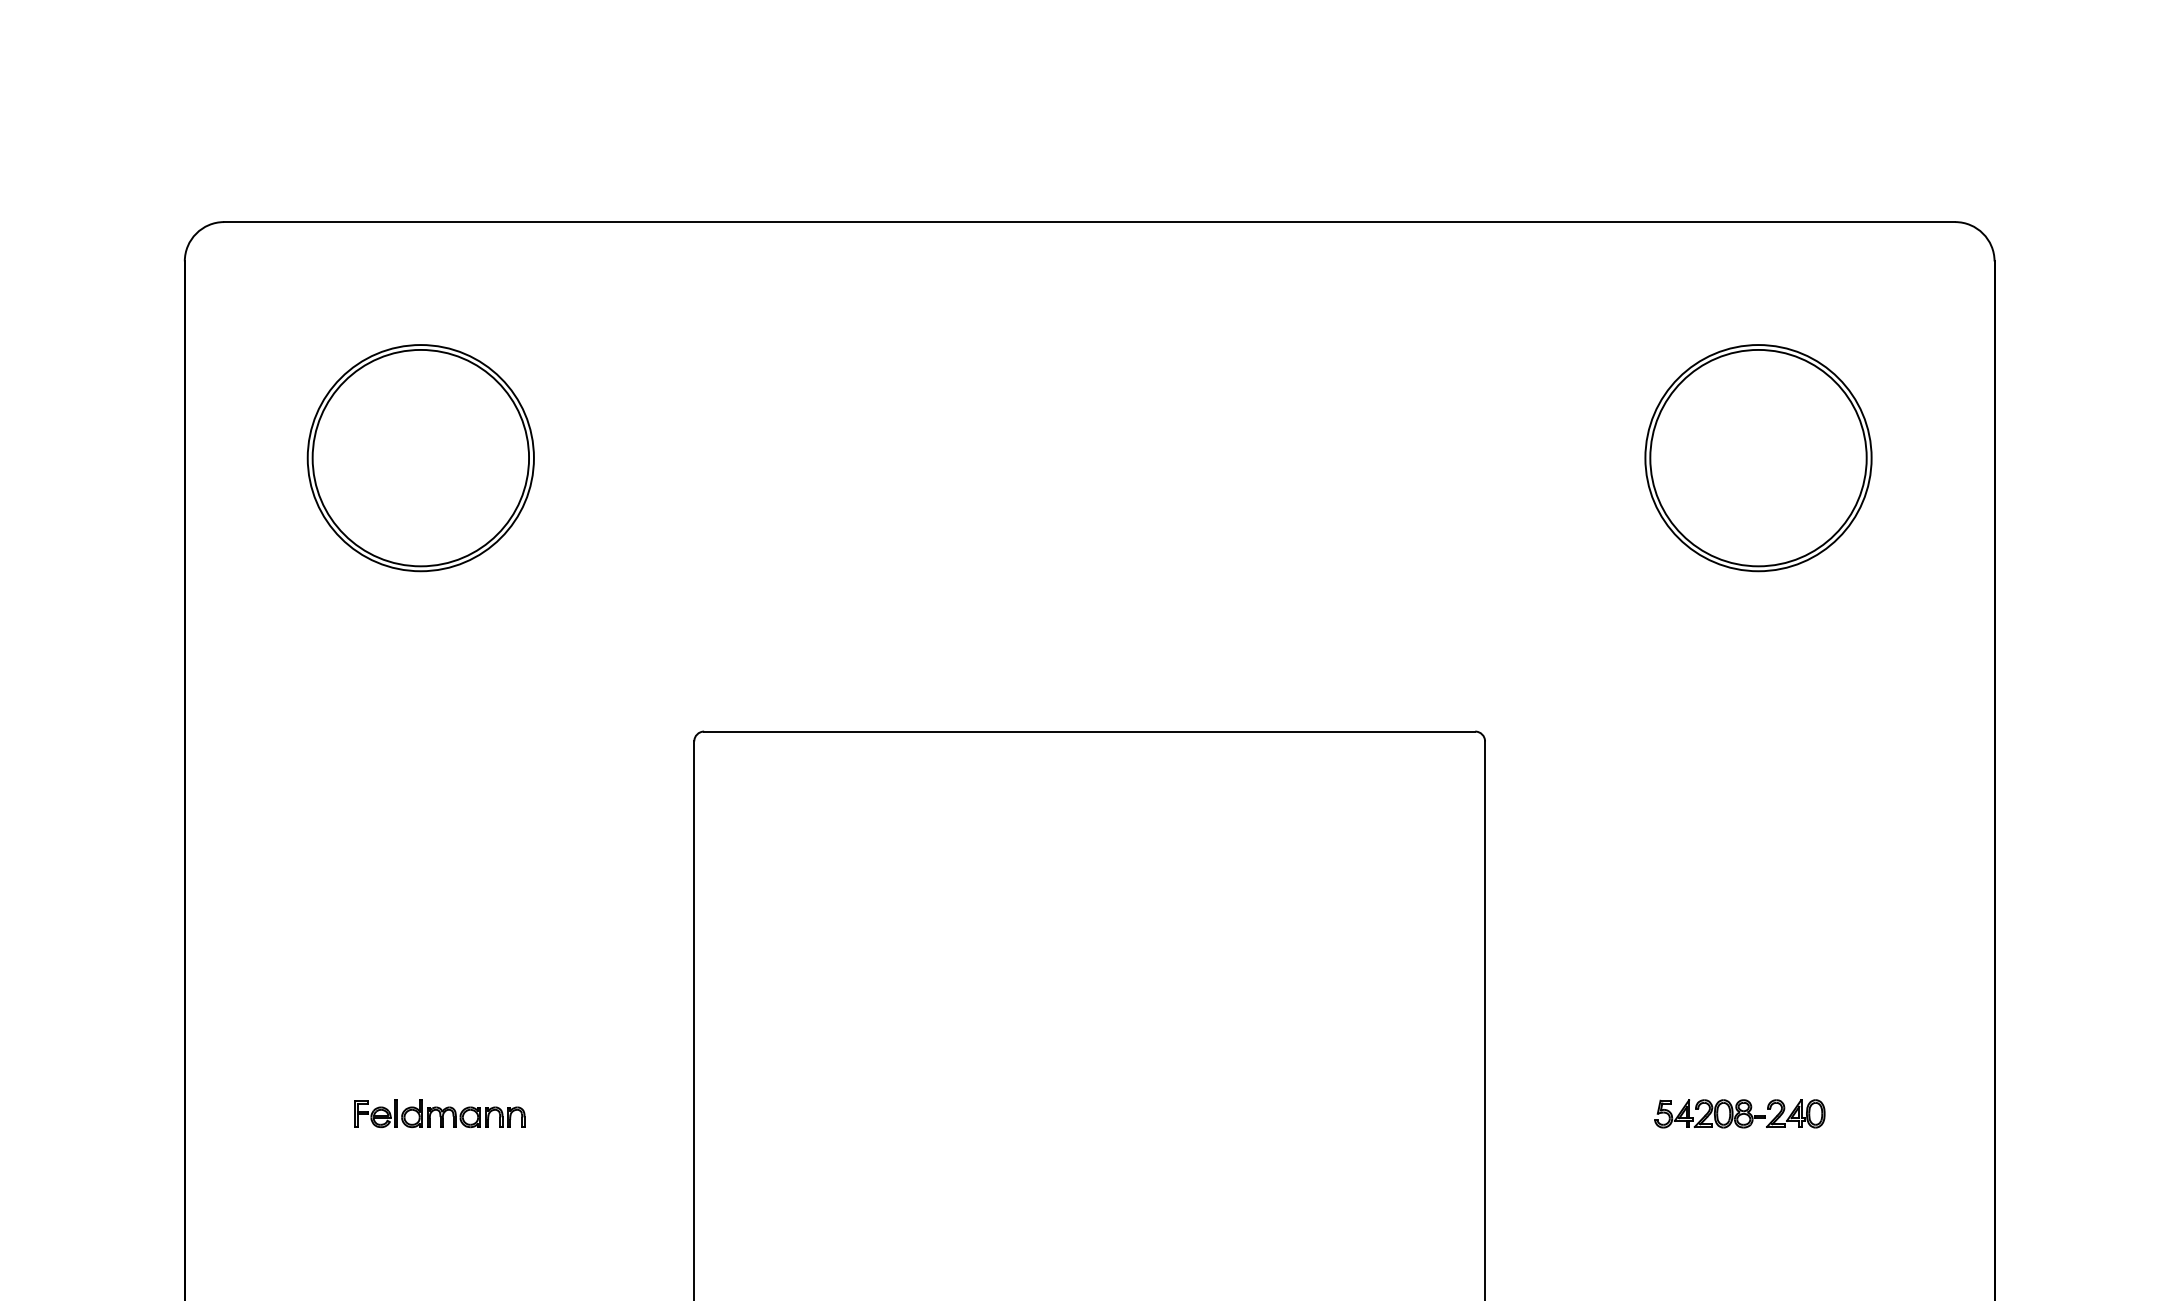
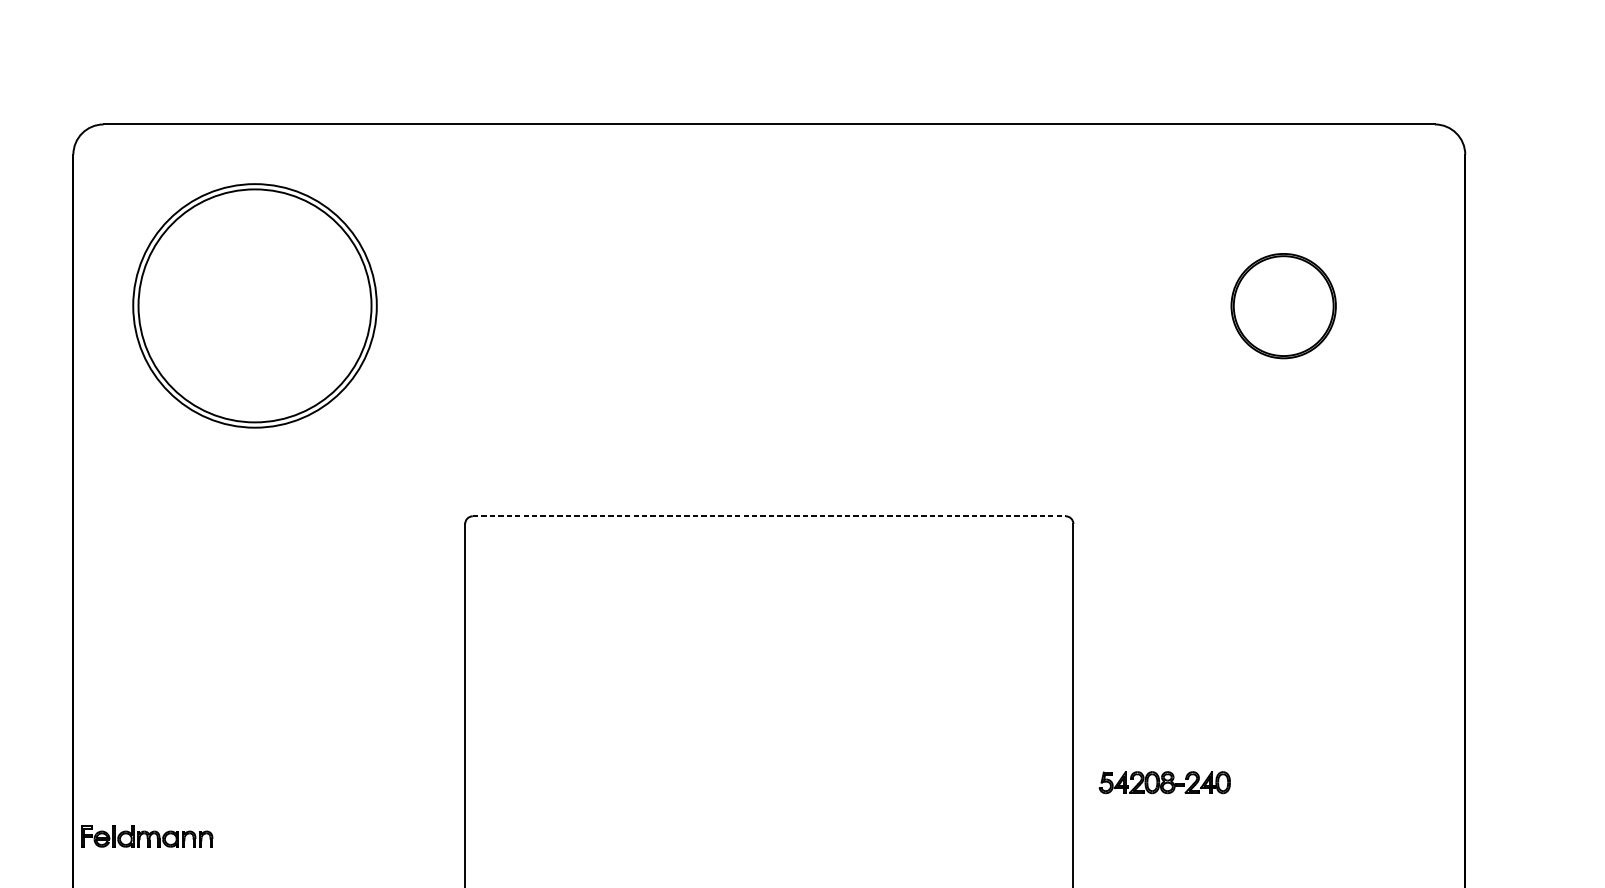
part: (420, 458) -> (254, 306), size x1.4
part: (1758, 458) -> (1283, 306), size x0.6
line: (1089, 731) -> (769, 516), solid -> dashed
part: (439, 1113) -> (146, 836), moved
part: (1739, 1113) -> (1164, 782), moved

